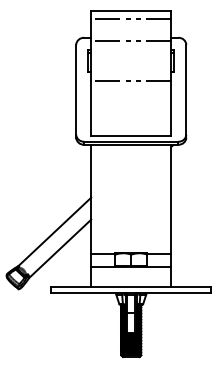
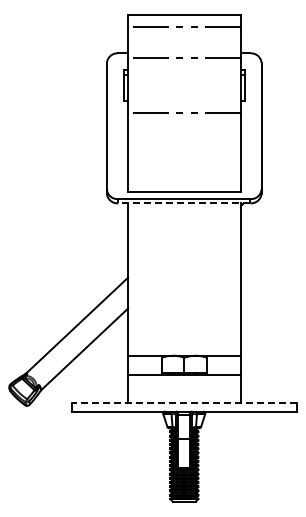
line: (130, 144) -> (183, 203), solid -> dashed
line: (130, 287) -> (183, 403), solid -> dashed

